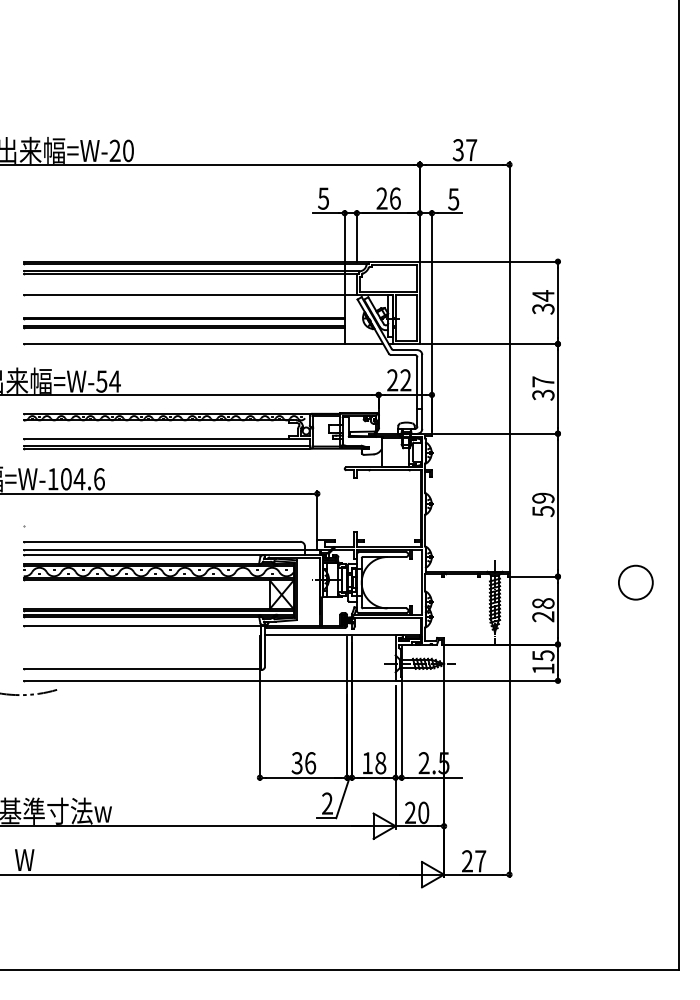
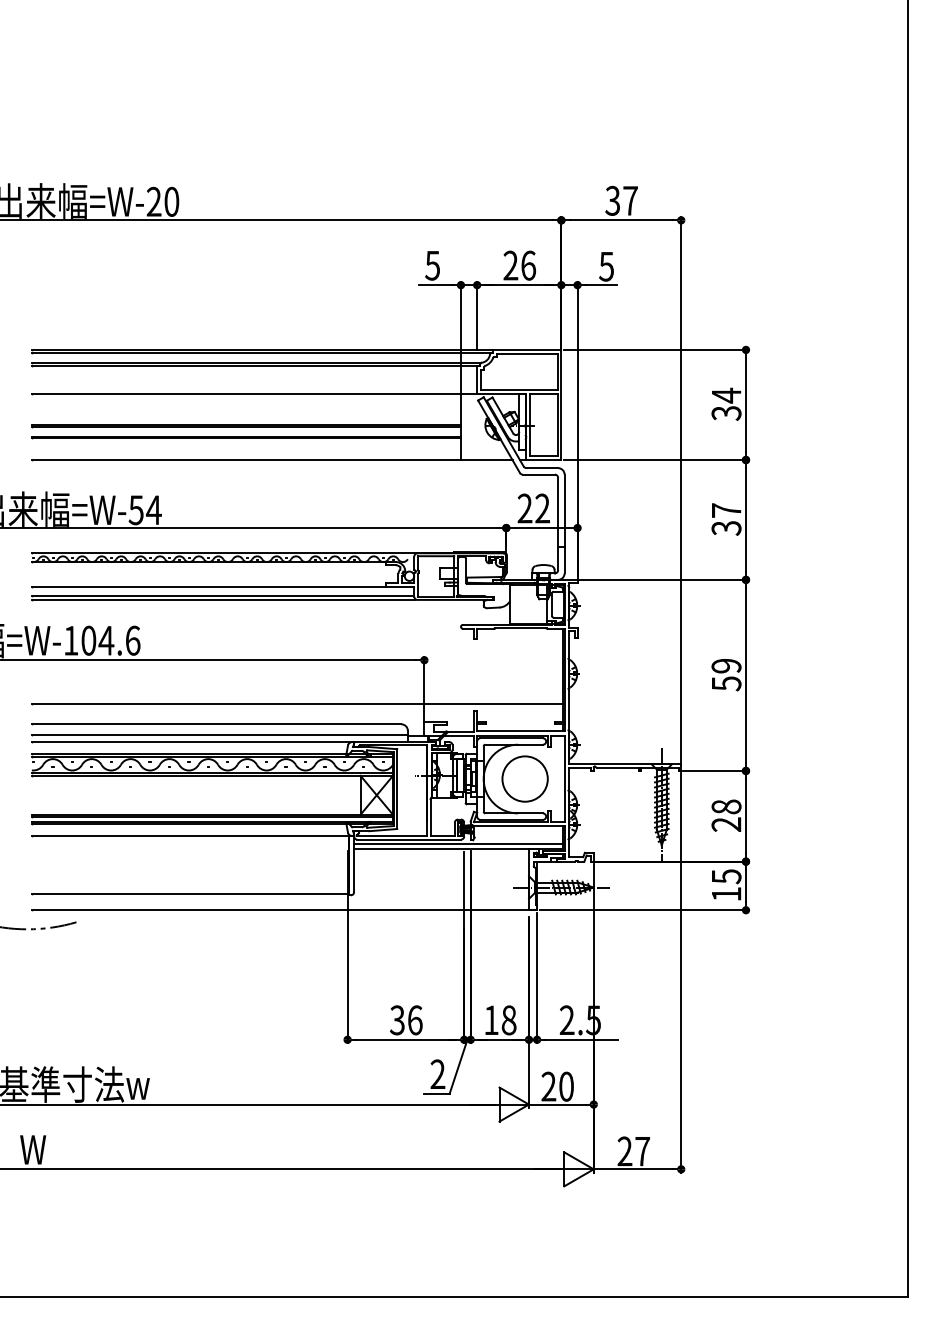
line: (222, 526) -> (297, 703), added
circle: (635, 582) -> (524, 778), moved
line: (342, 631) -> (458, 844), added

